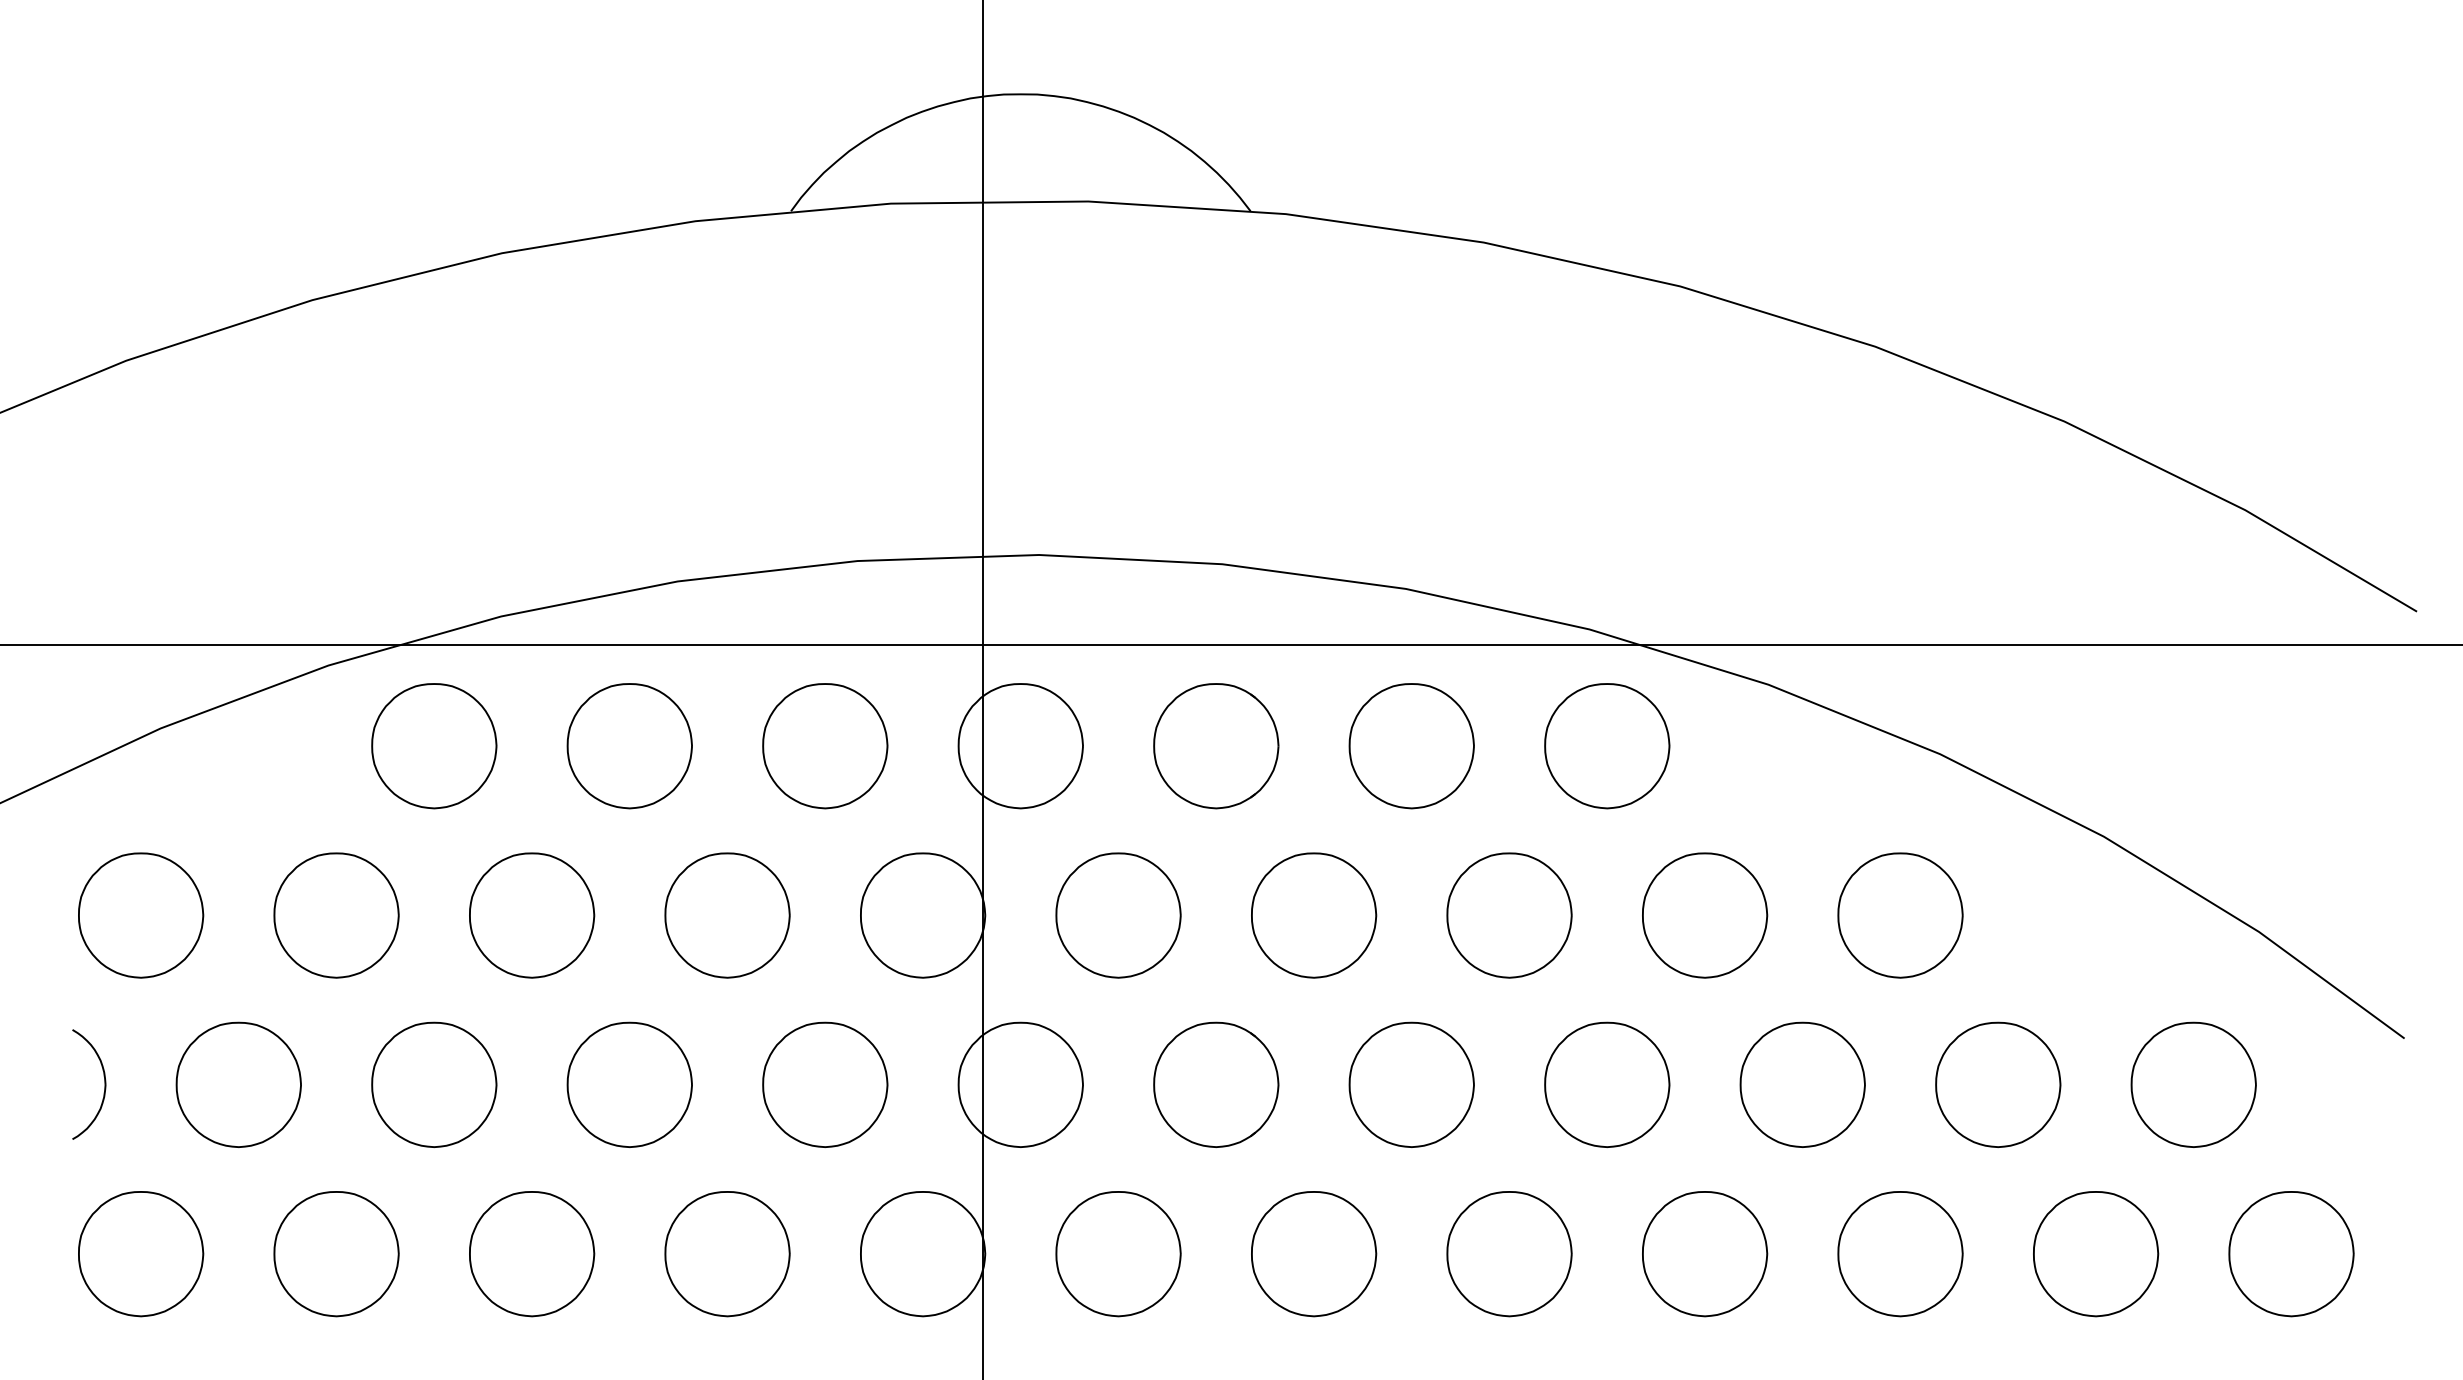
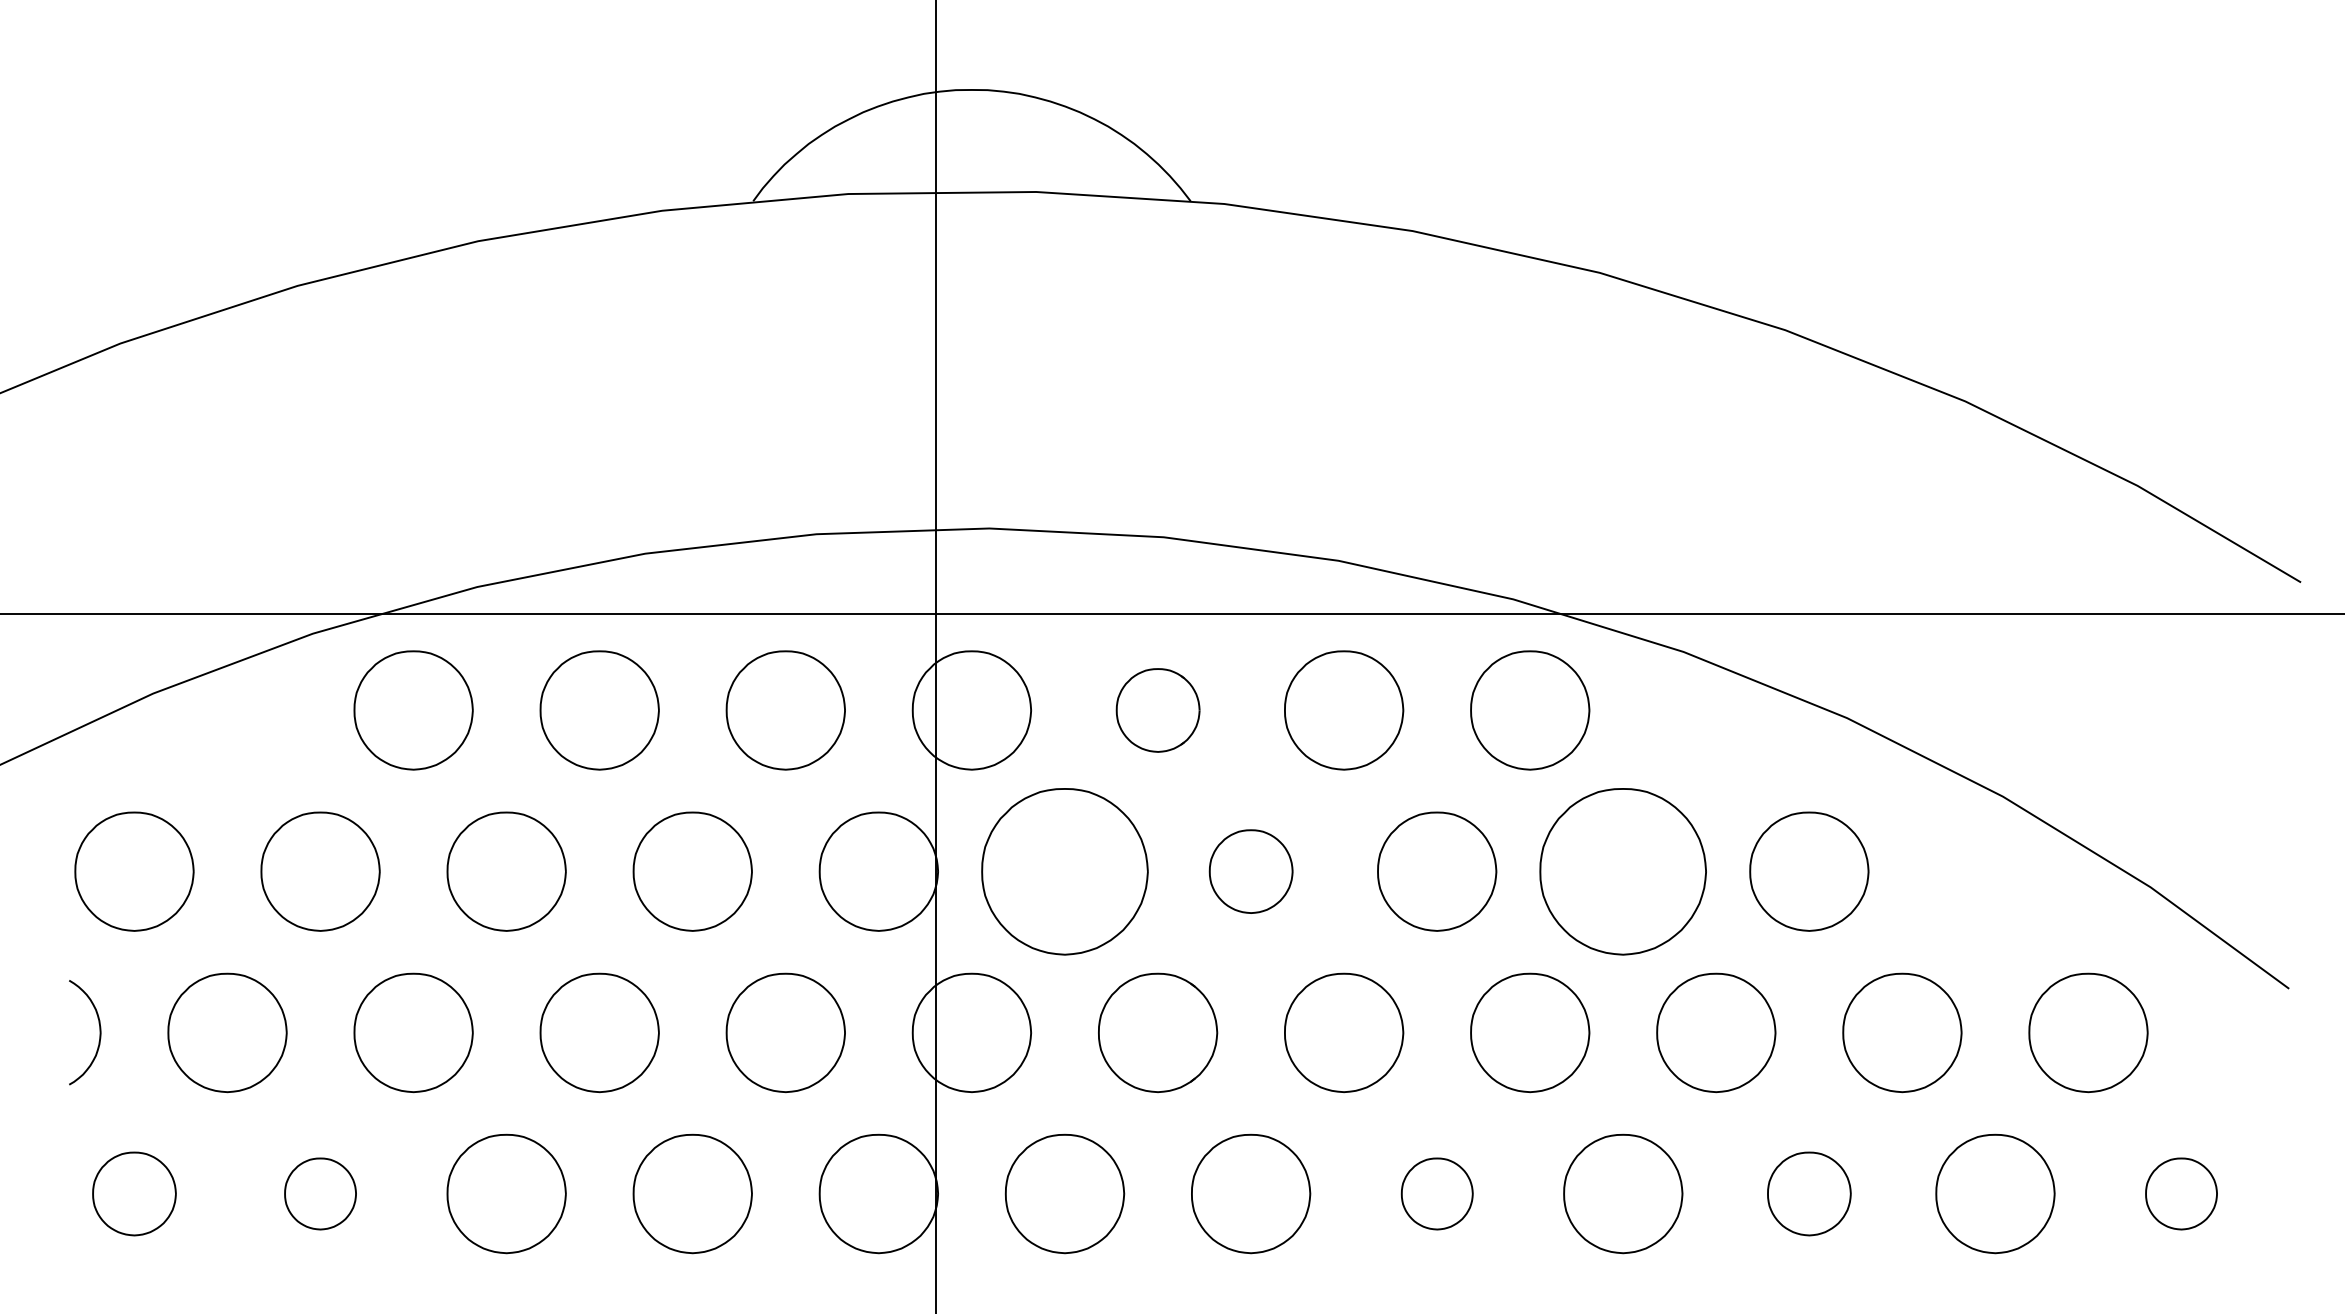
part: (1216, 746) -> (1158, 710), size x0.7
part: (1118, 915) -> (1064, 871), size x1.4
part: (1314, 915) -> (1251, 871), size x0.7
part: (1705, 915) -> (1623, 871), size x1.4
part: (141, 1253) -> (134, 1193), size x0.7
part: (336, 1253) -> (320, 1193), size x0.6
part: (1509, 1253) -> (1437, 1193), size x0.6
part: (1900, 1253) -> (1809, 1193), size x0.7
part: (2291, 1253) -> (2181, 1193), size x0.6

